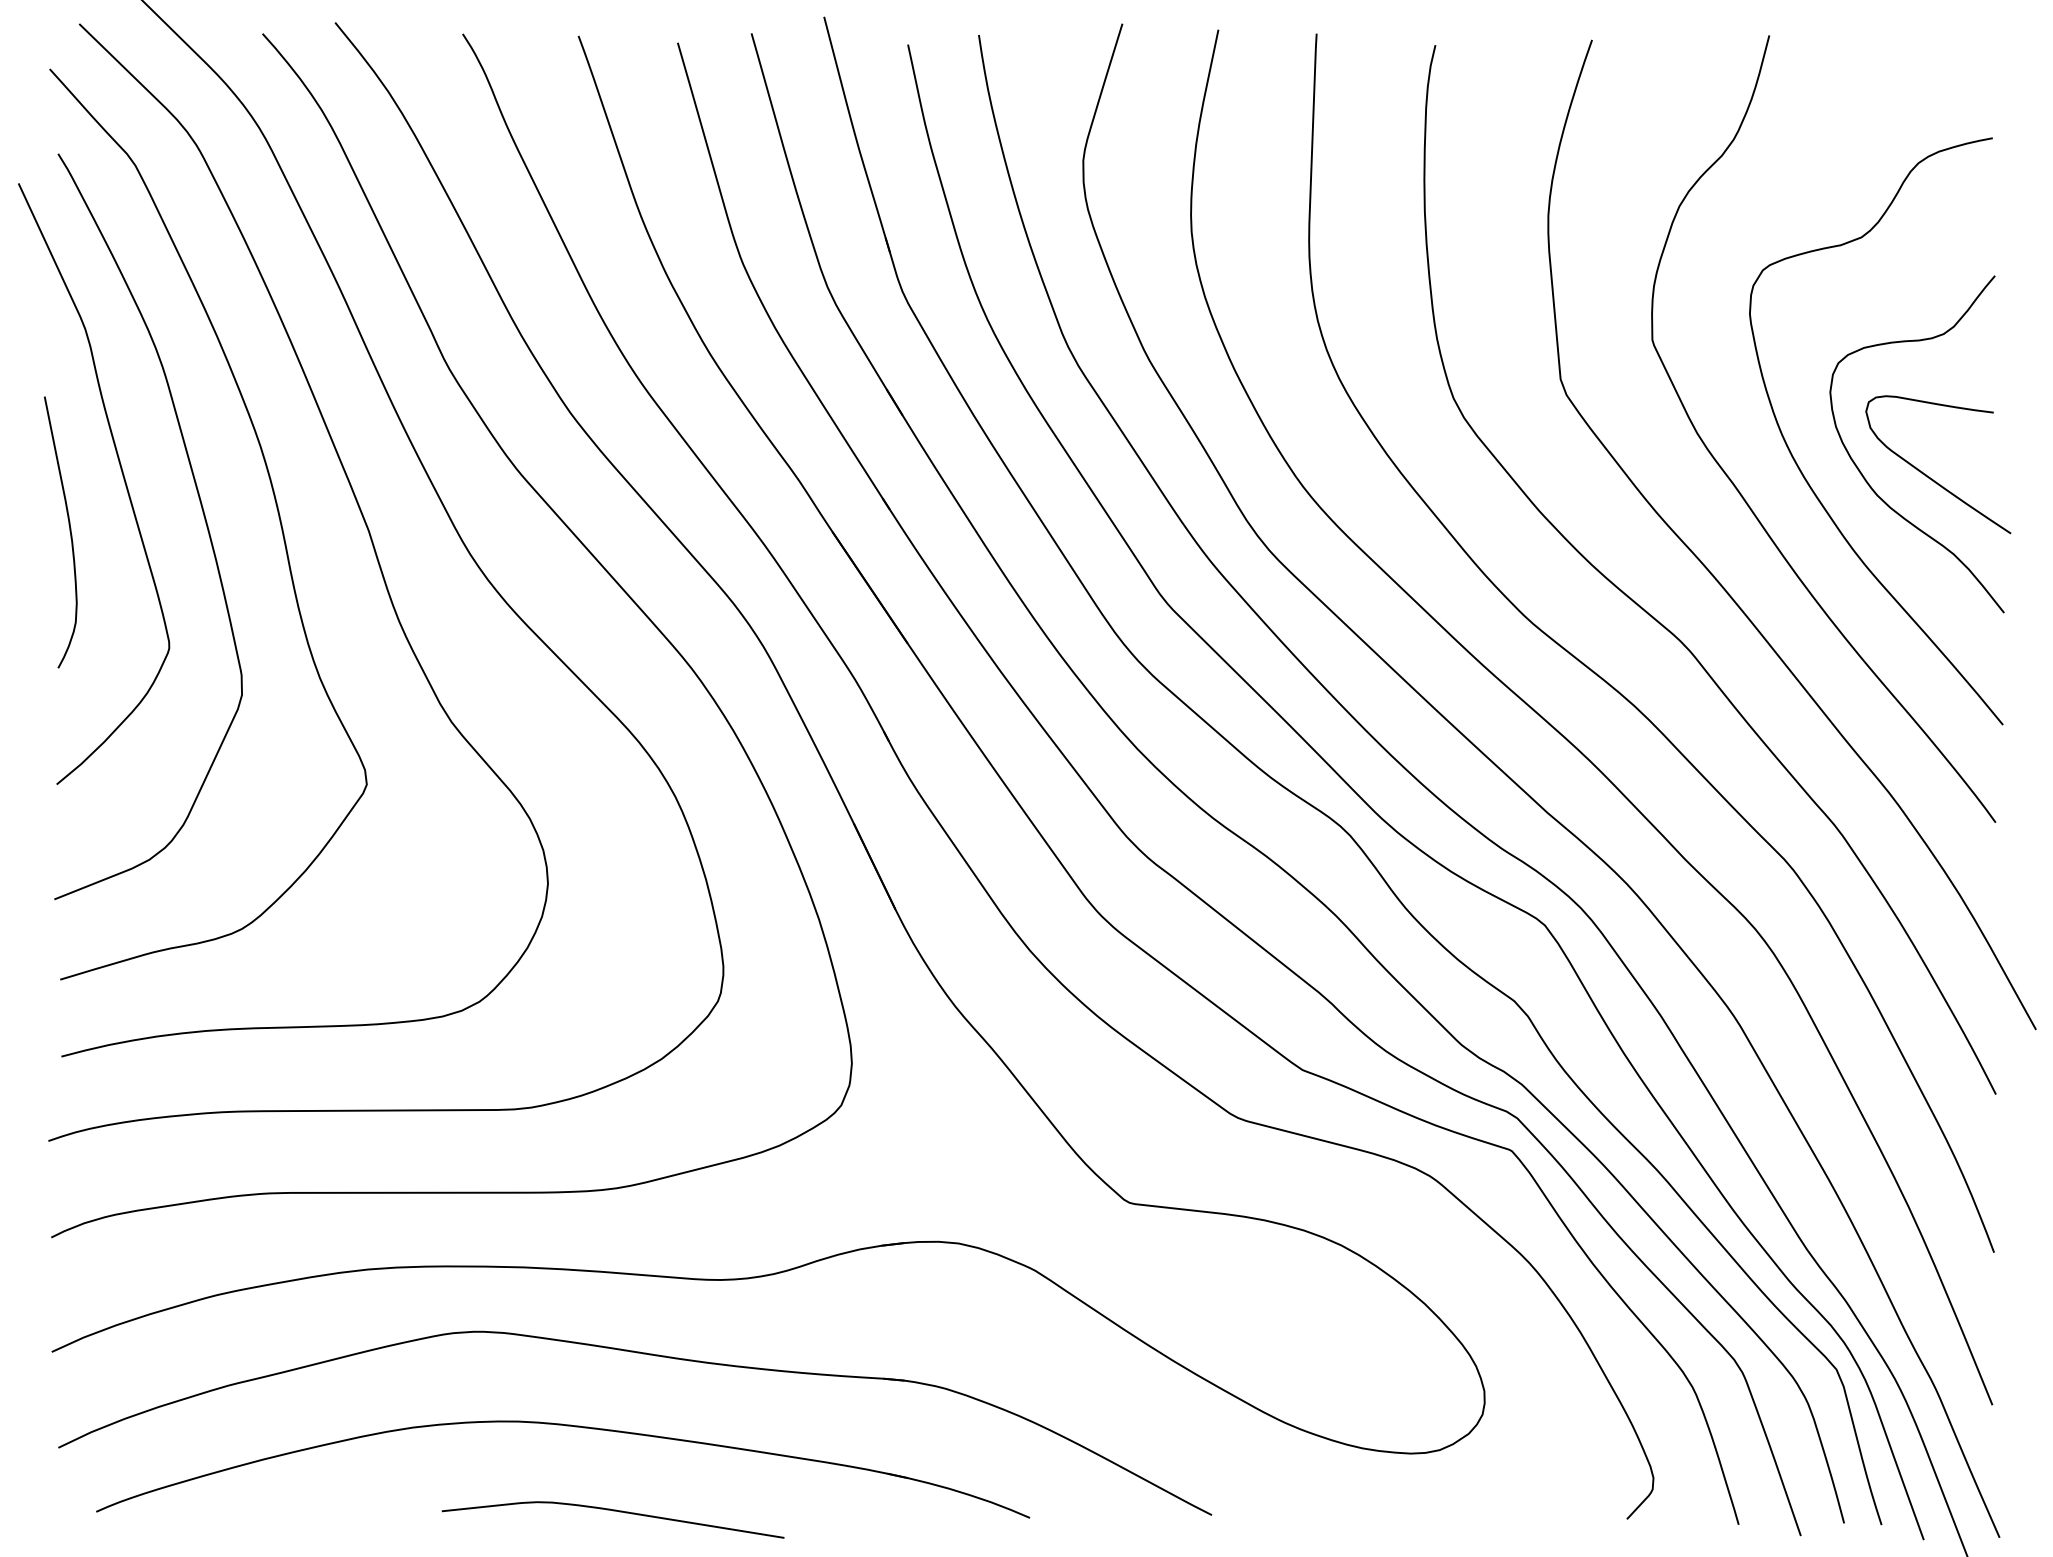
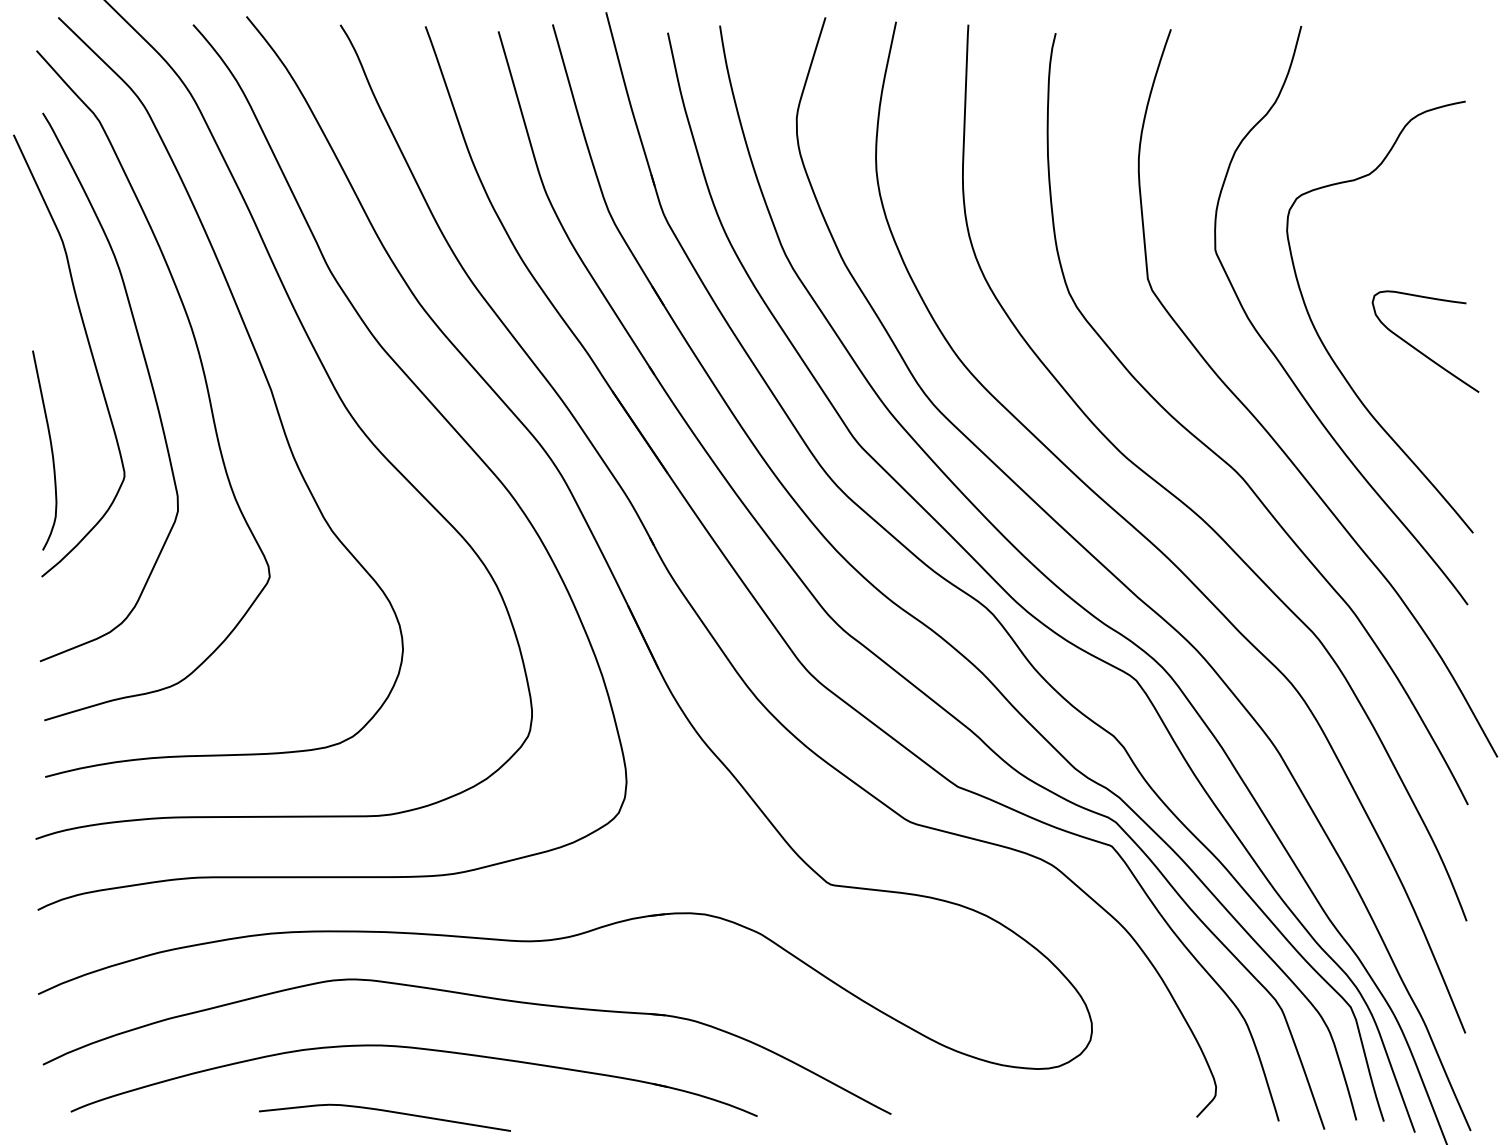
curve: (1866, 478) -> (1372, 351), removed
curve: (68, 529) -> (50, 448), moved
curve: (612, 1511) -> (384, 1111), moved

